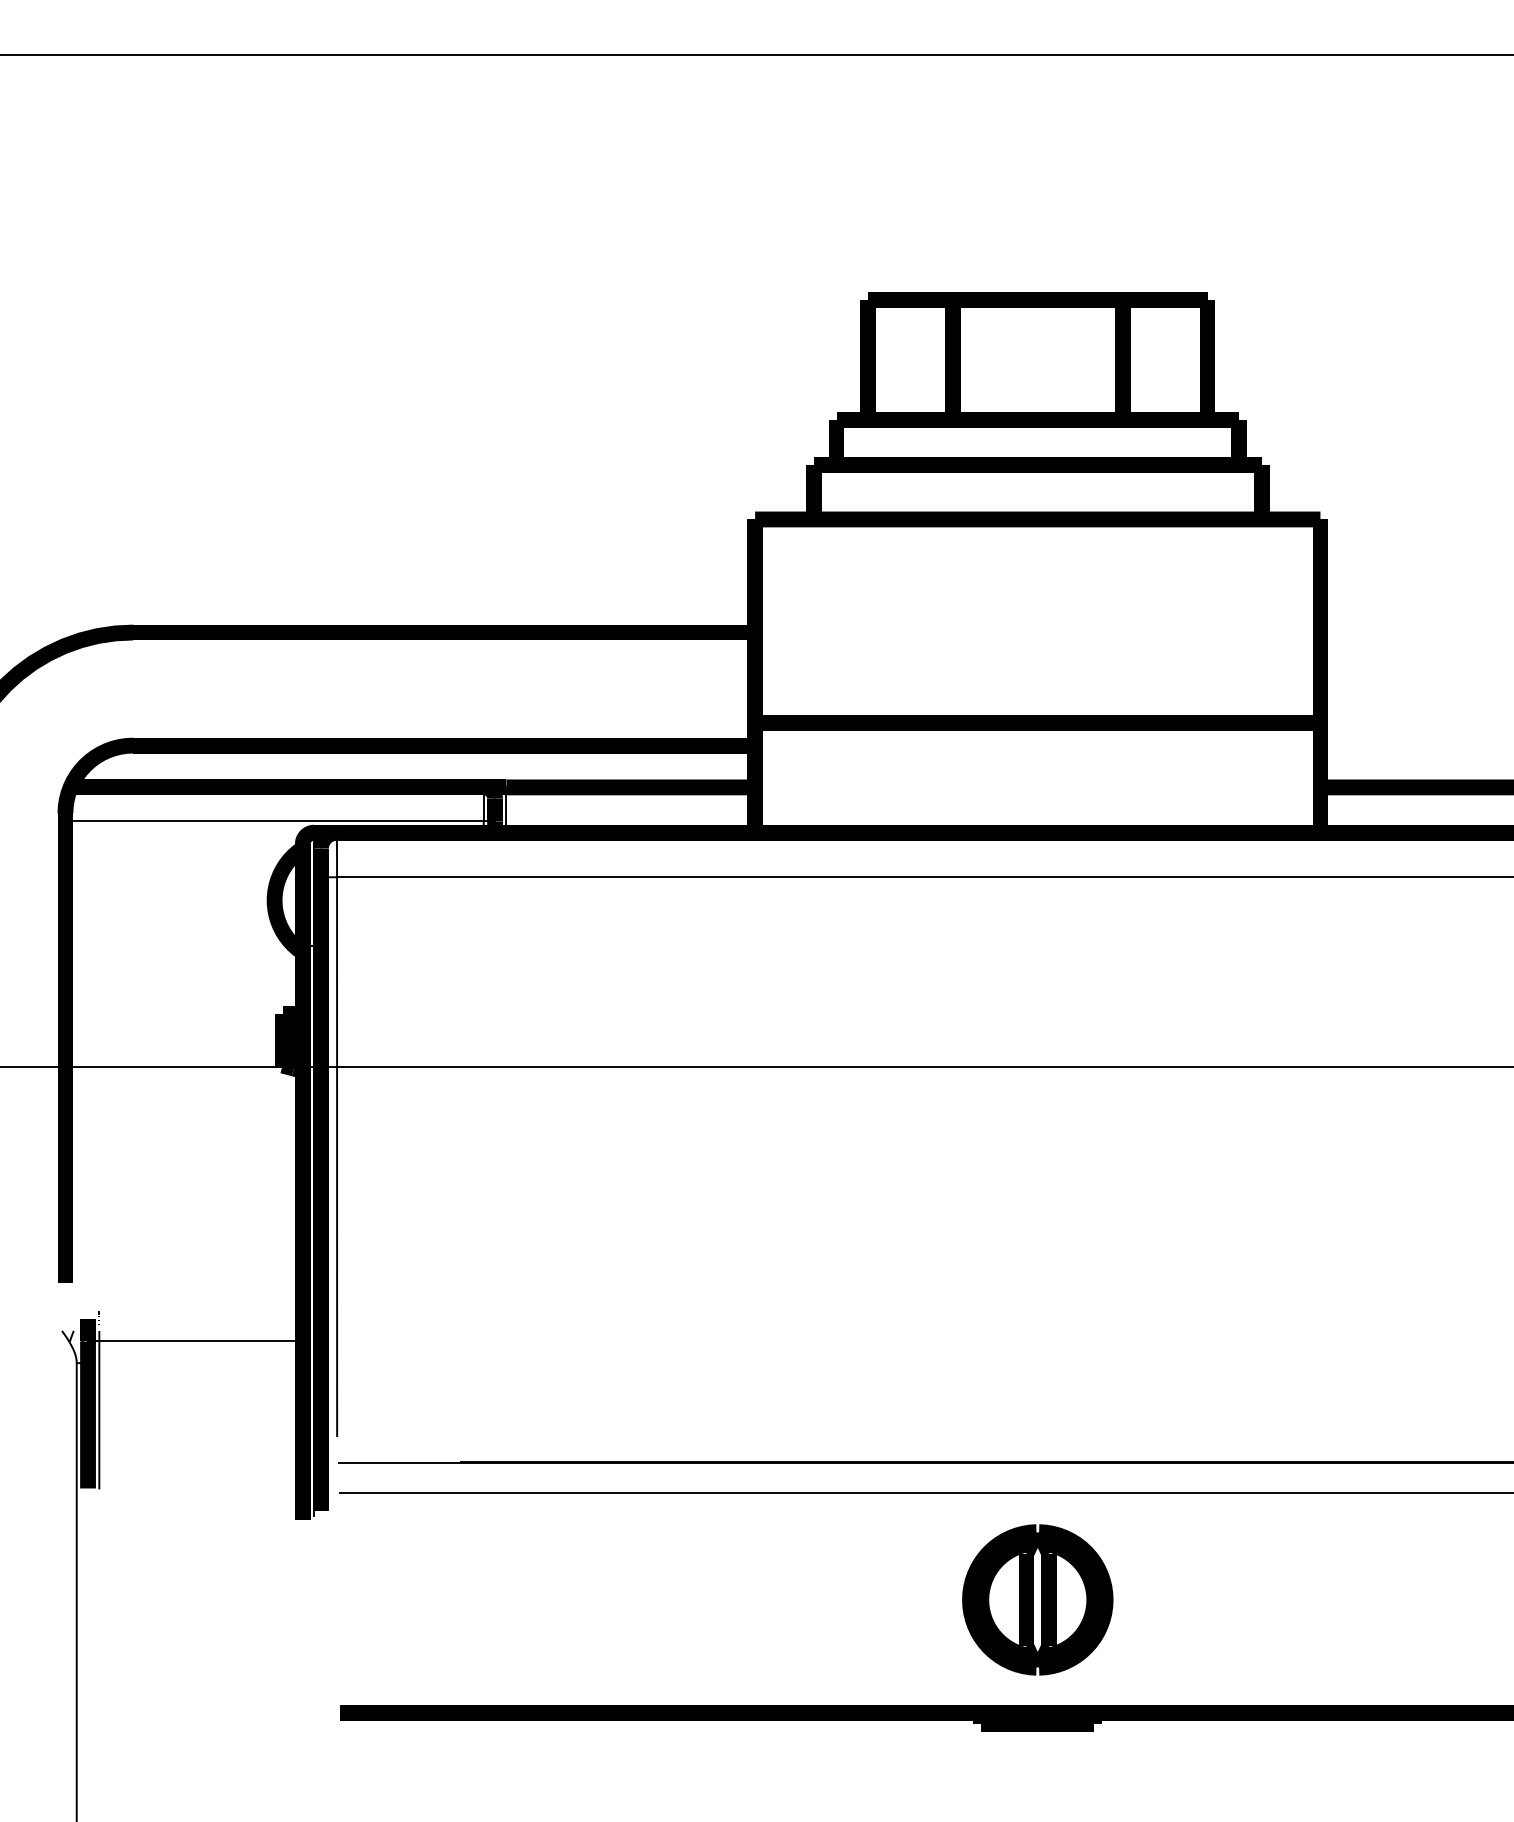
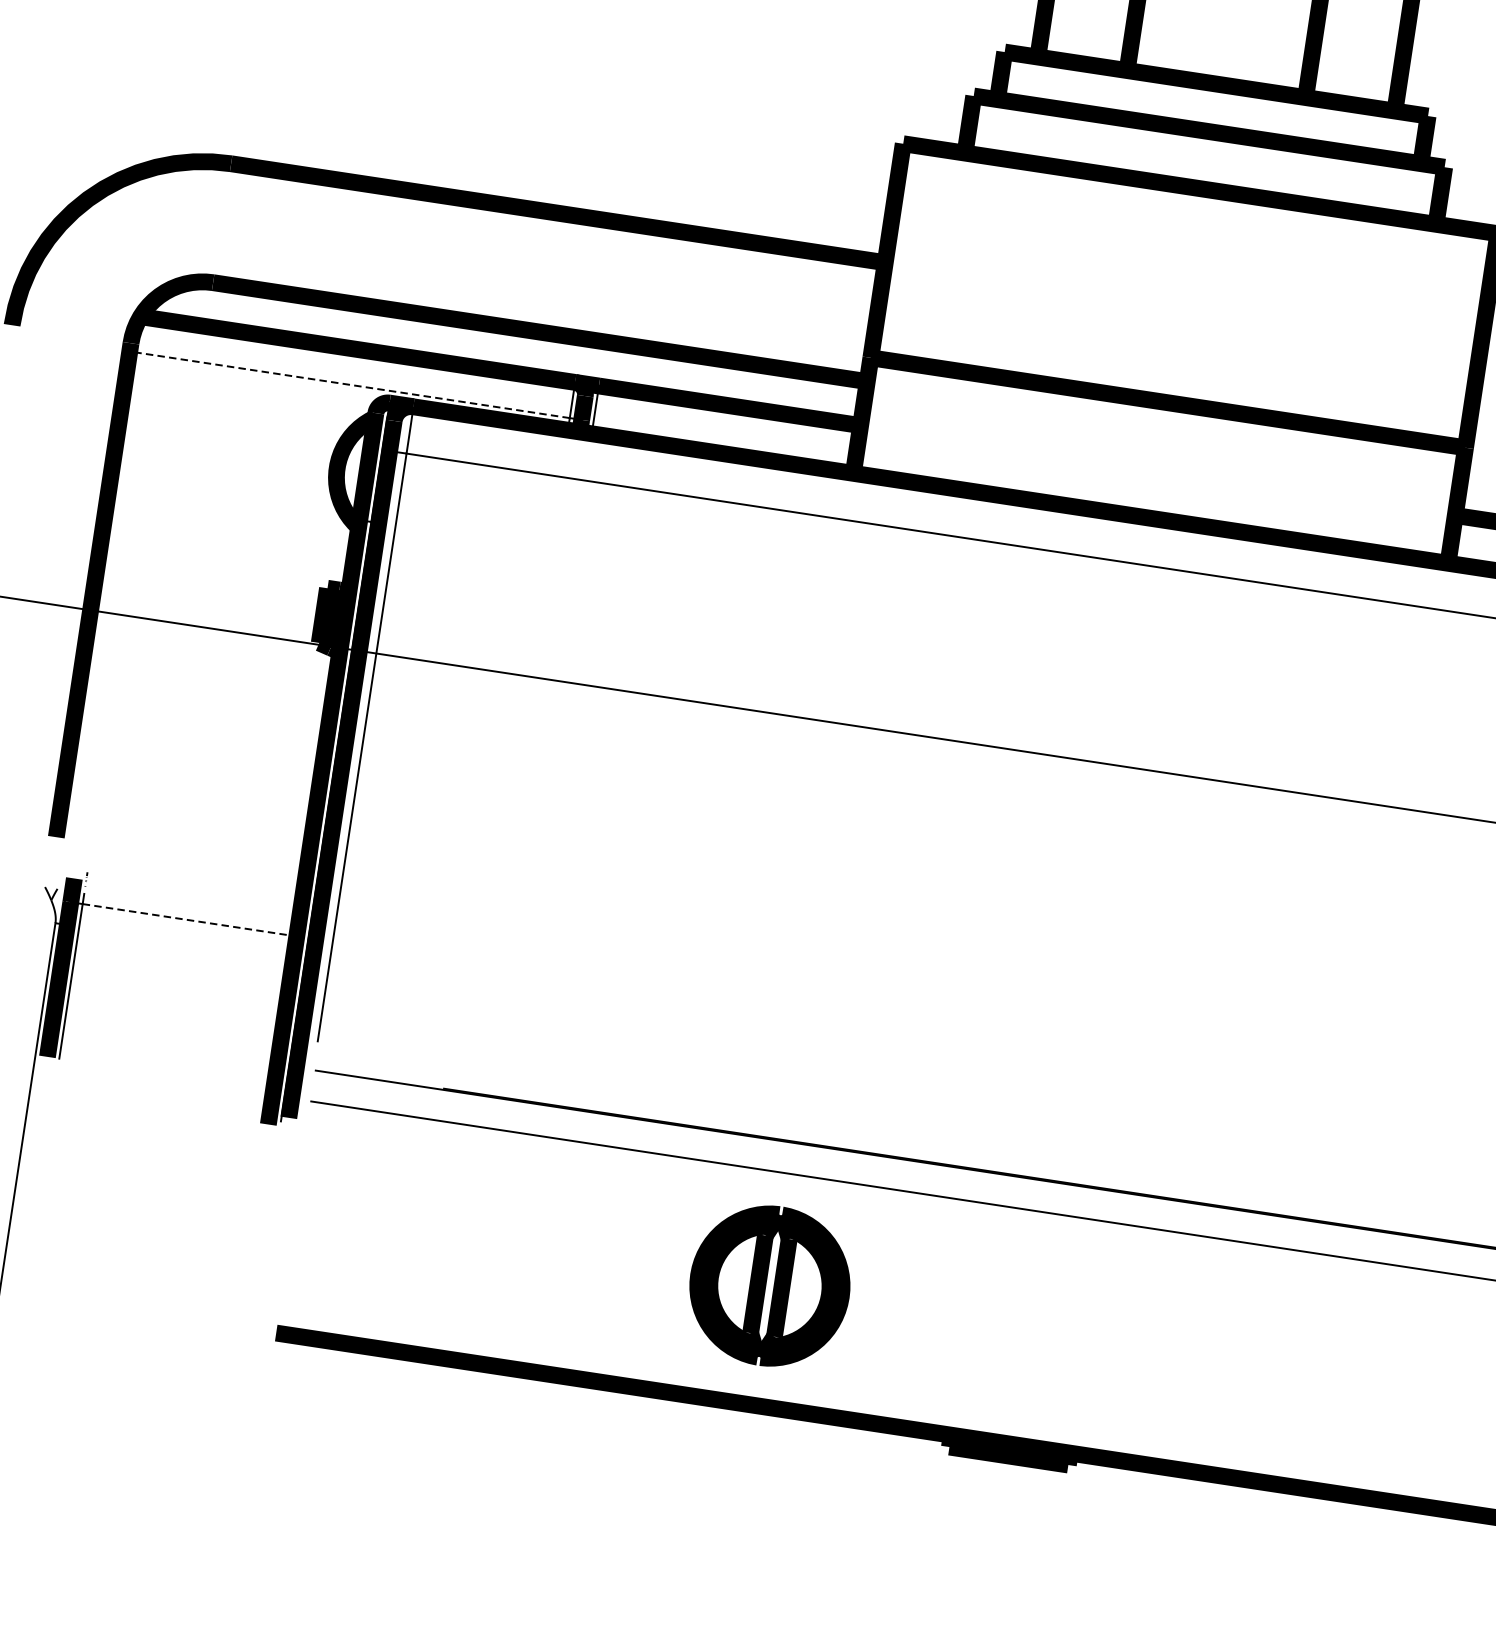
line: (274, 821) -> (349, 384), solid -> dashed
line: (201, 1341) -> (190, 920), solid -> dashed
part: (1037, 1599) -> (769, 1285), moved

